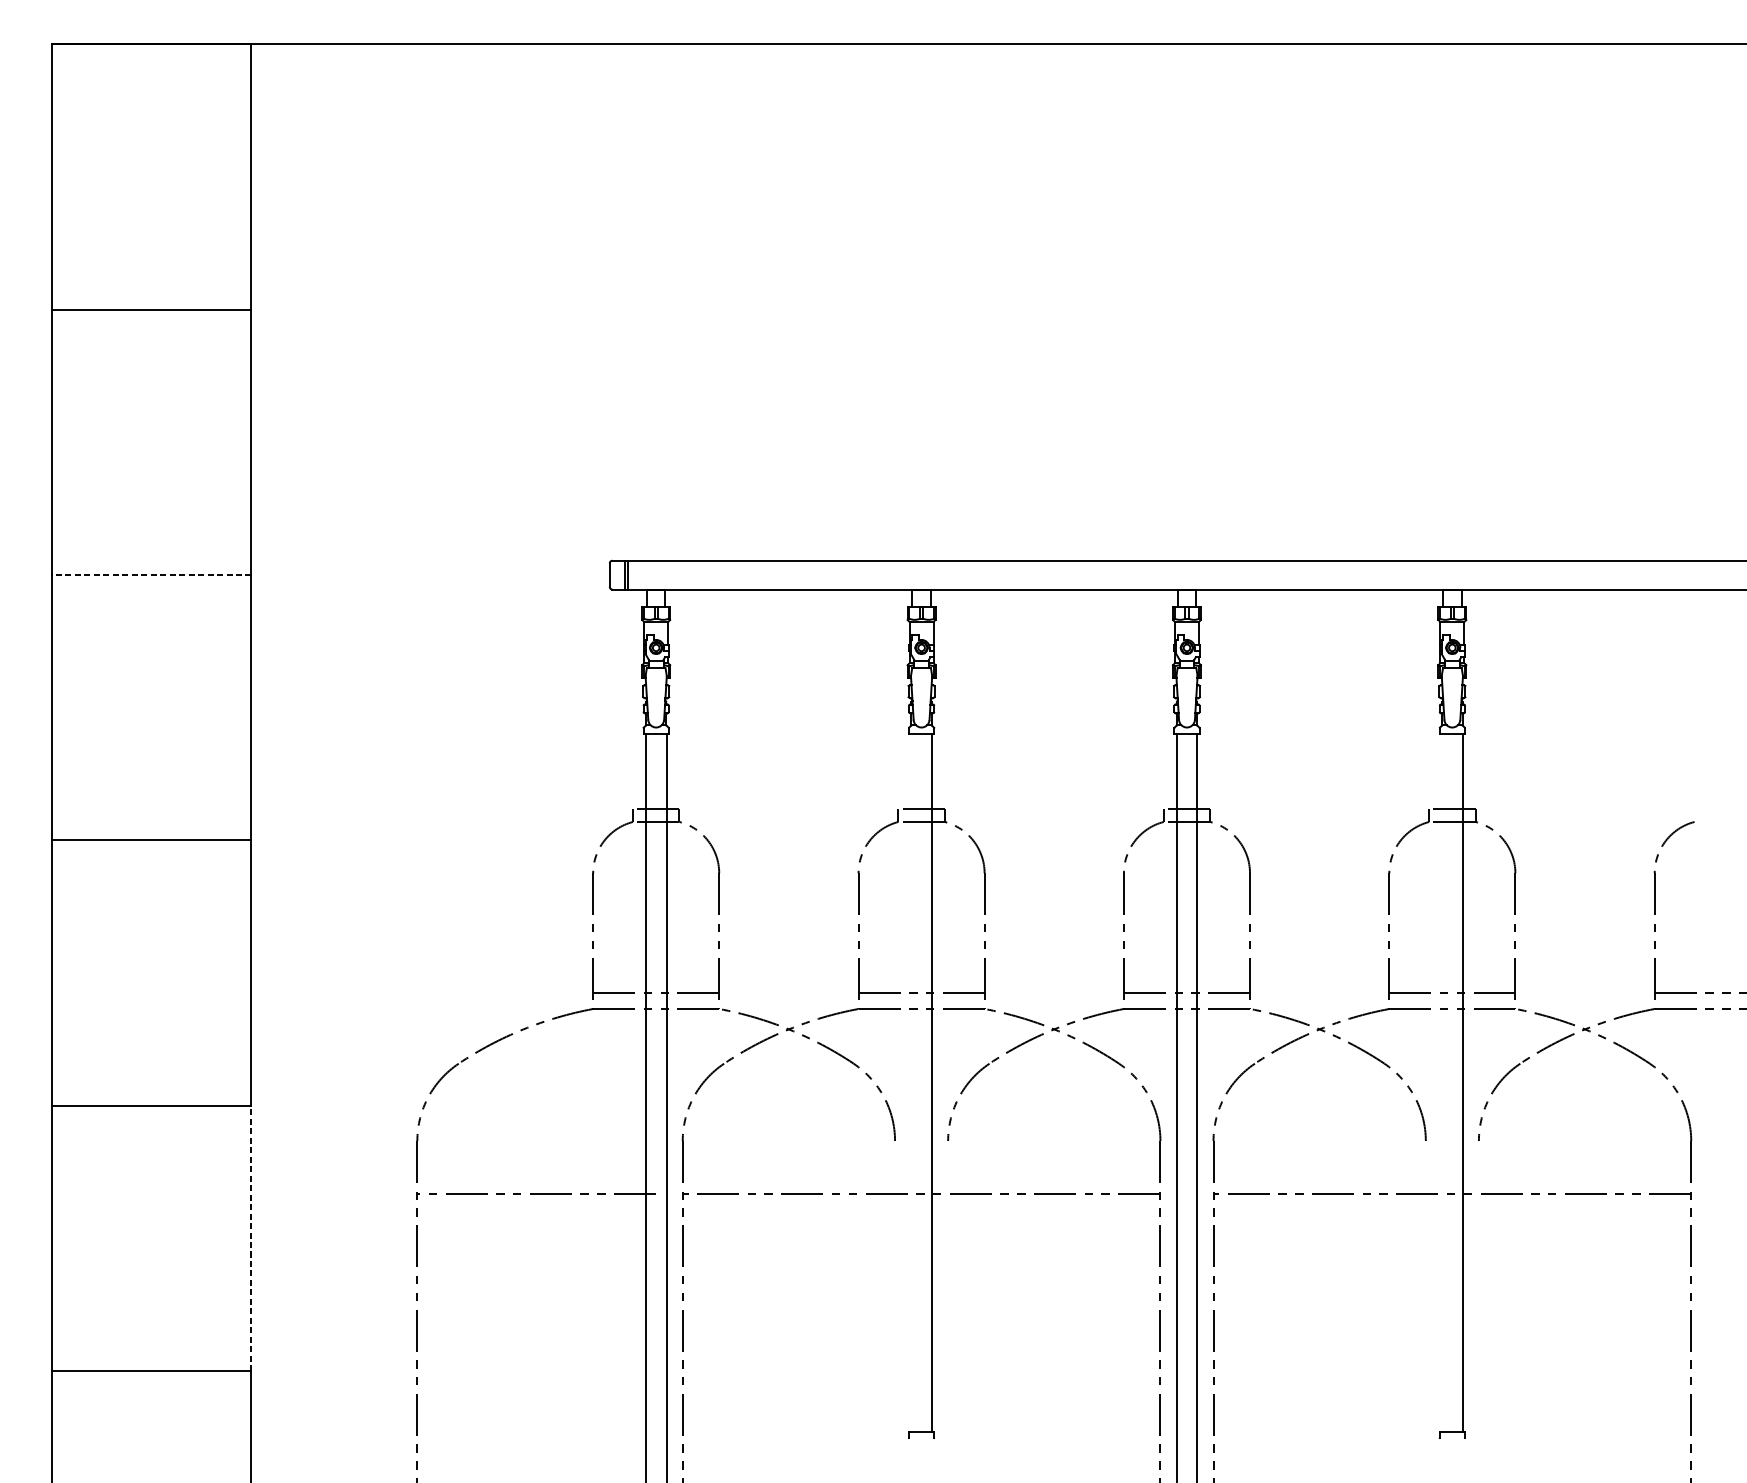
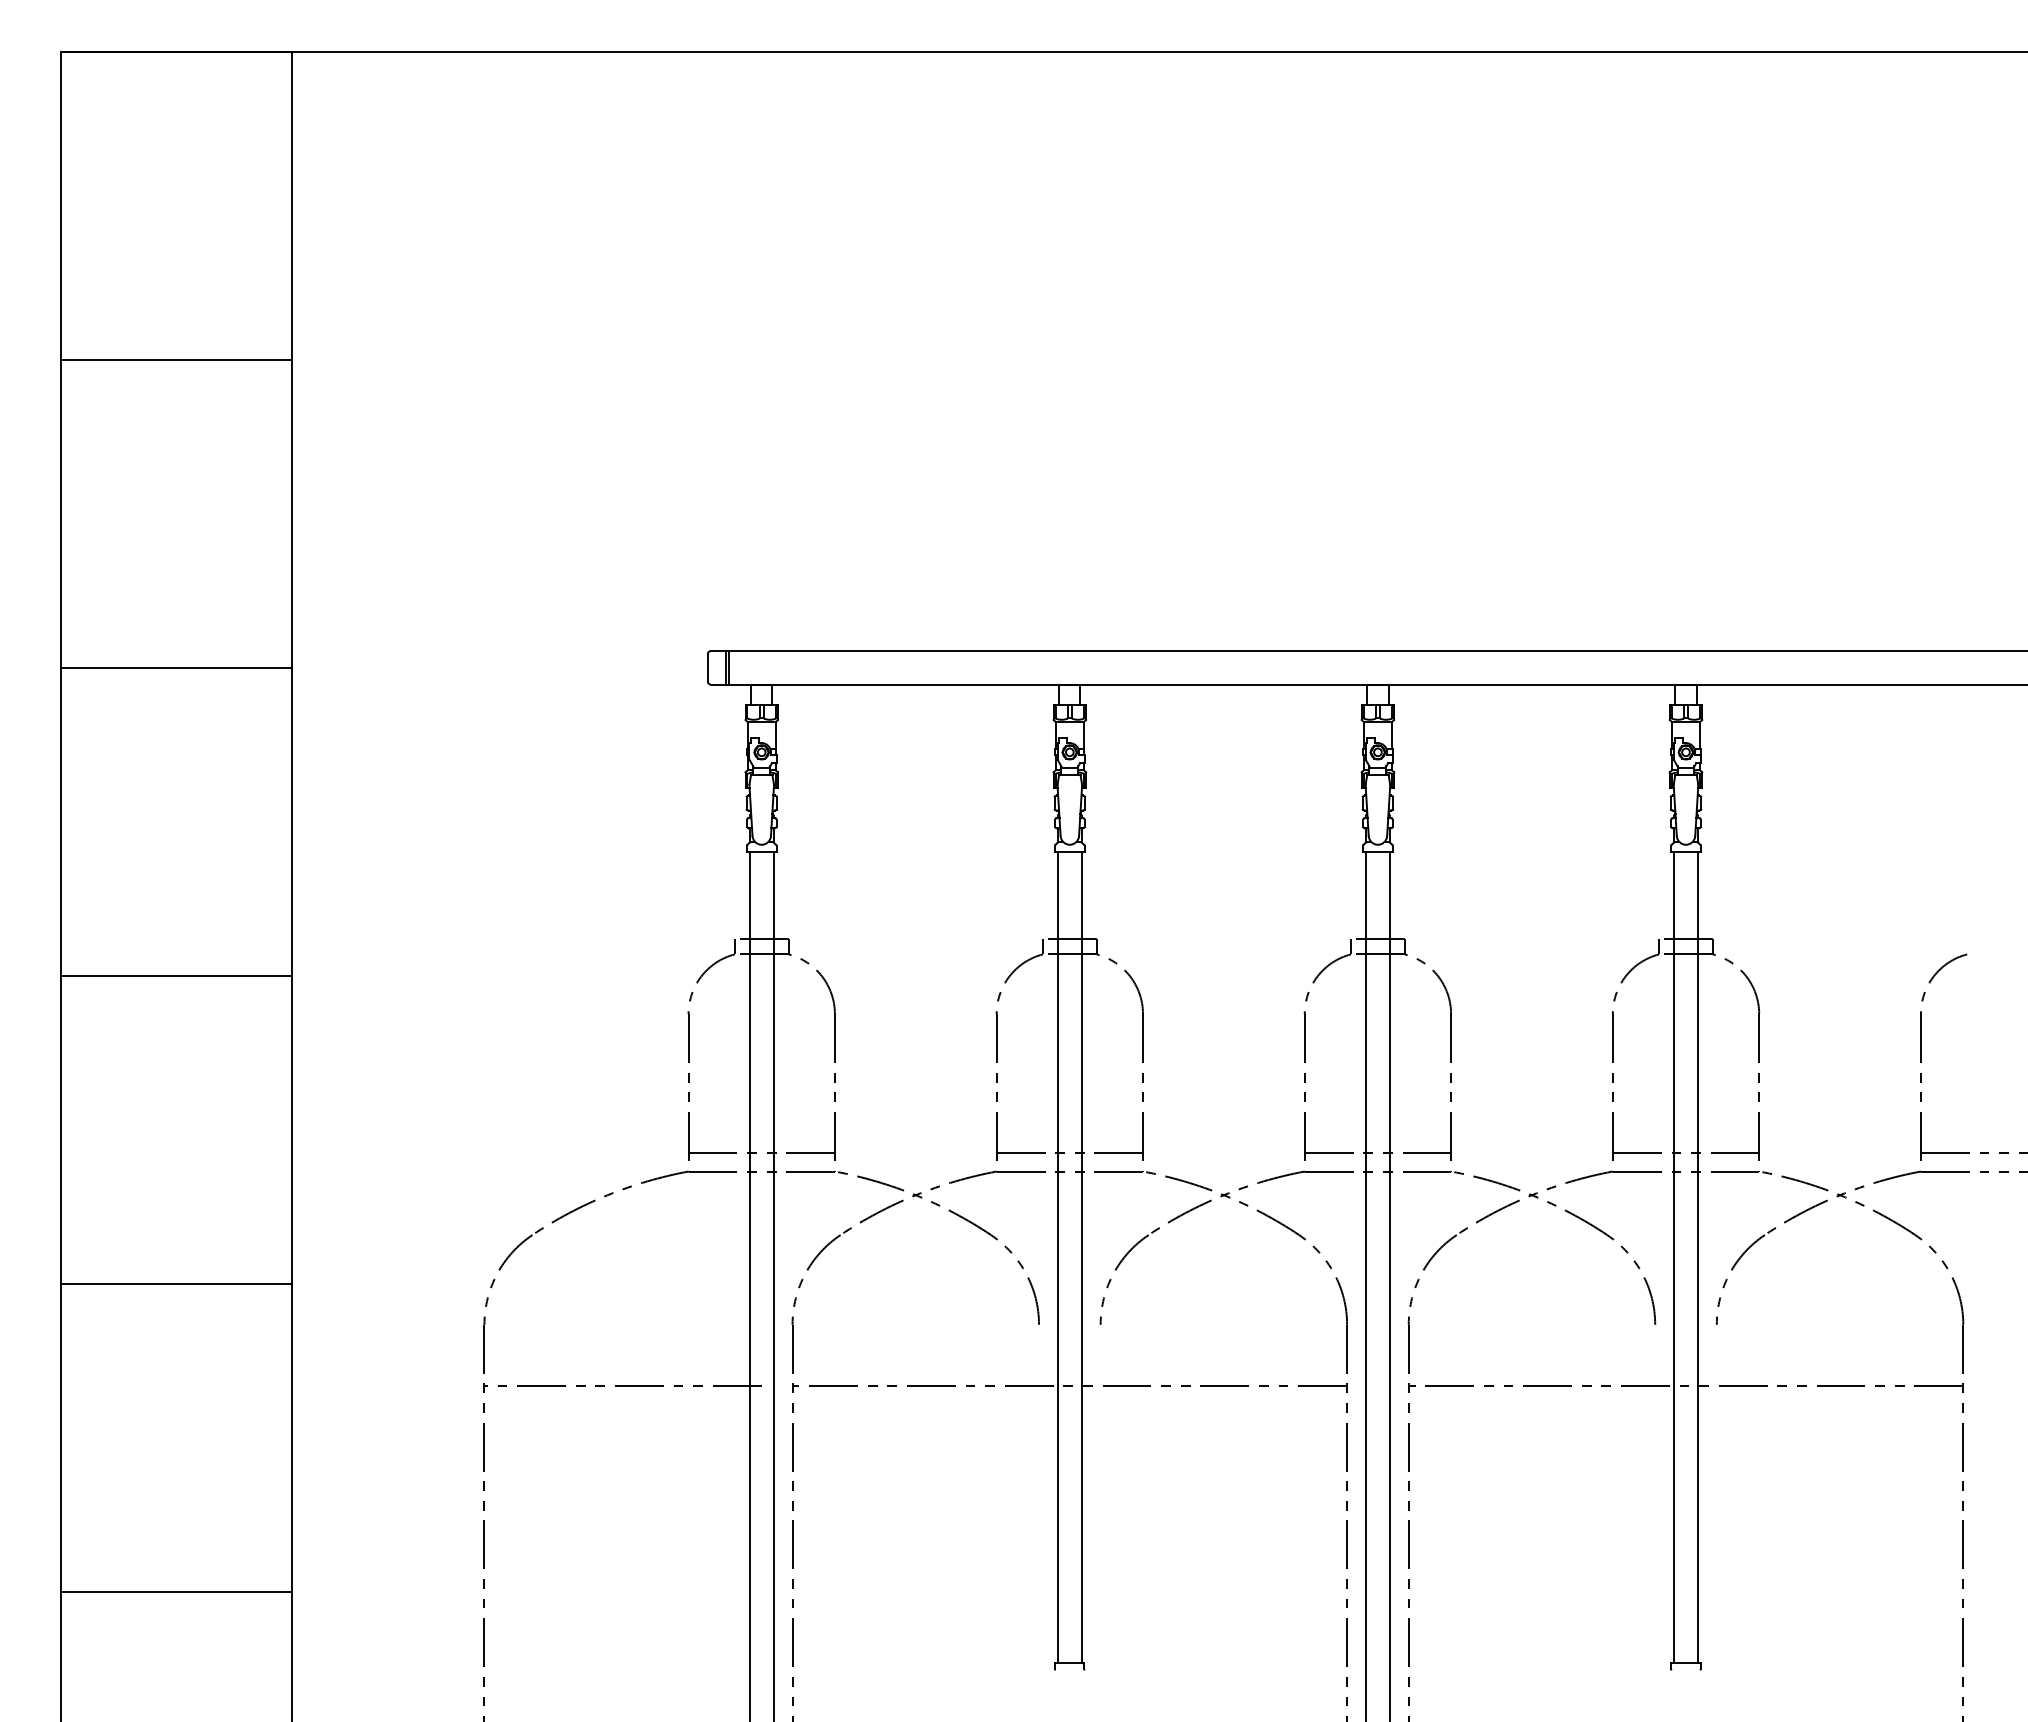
line: (152, 574) -> (176, 667), dashed -> solid
line: (910, 1083) -> (1057, 1257), added
line: (1442, 1083) -> (1674, 1257), added
line: (251, 1238) -> (291, 1437), dashed -> solid

